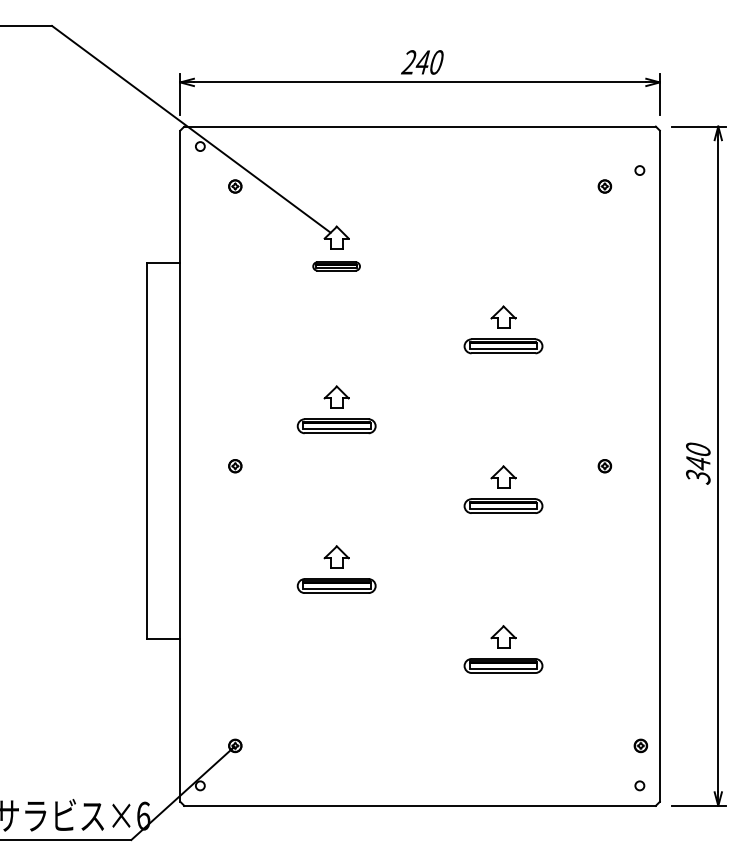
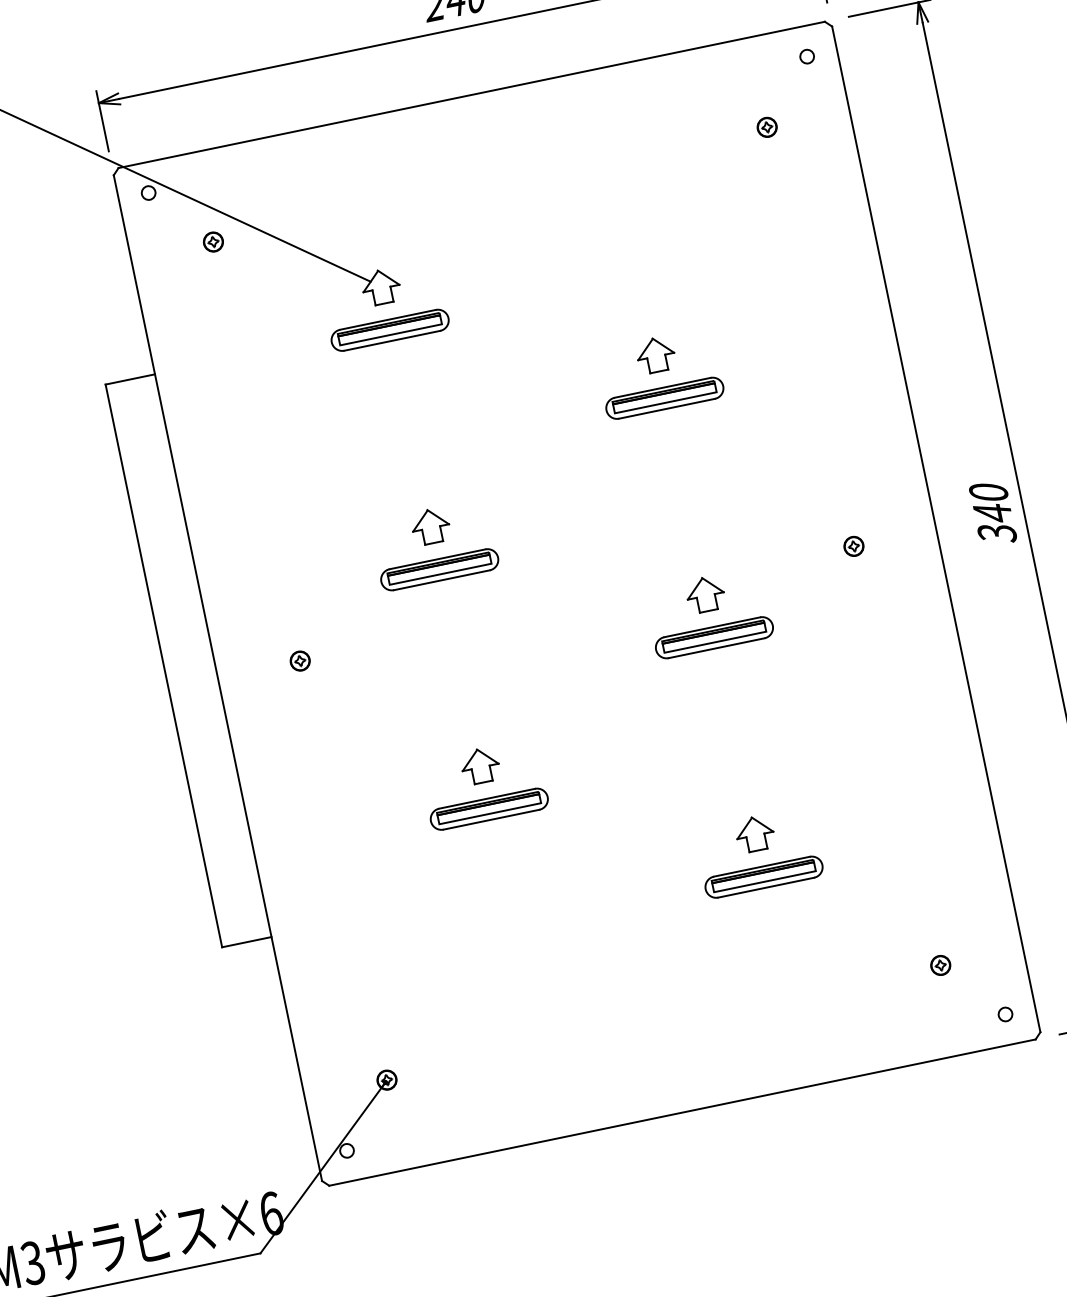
circle: (639, 170) -> (806, 56), moved
part: (336, 266) -> (389, 330), size x1.67
part: (640, 745) -> (940, 964), moved

